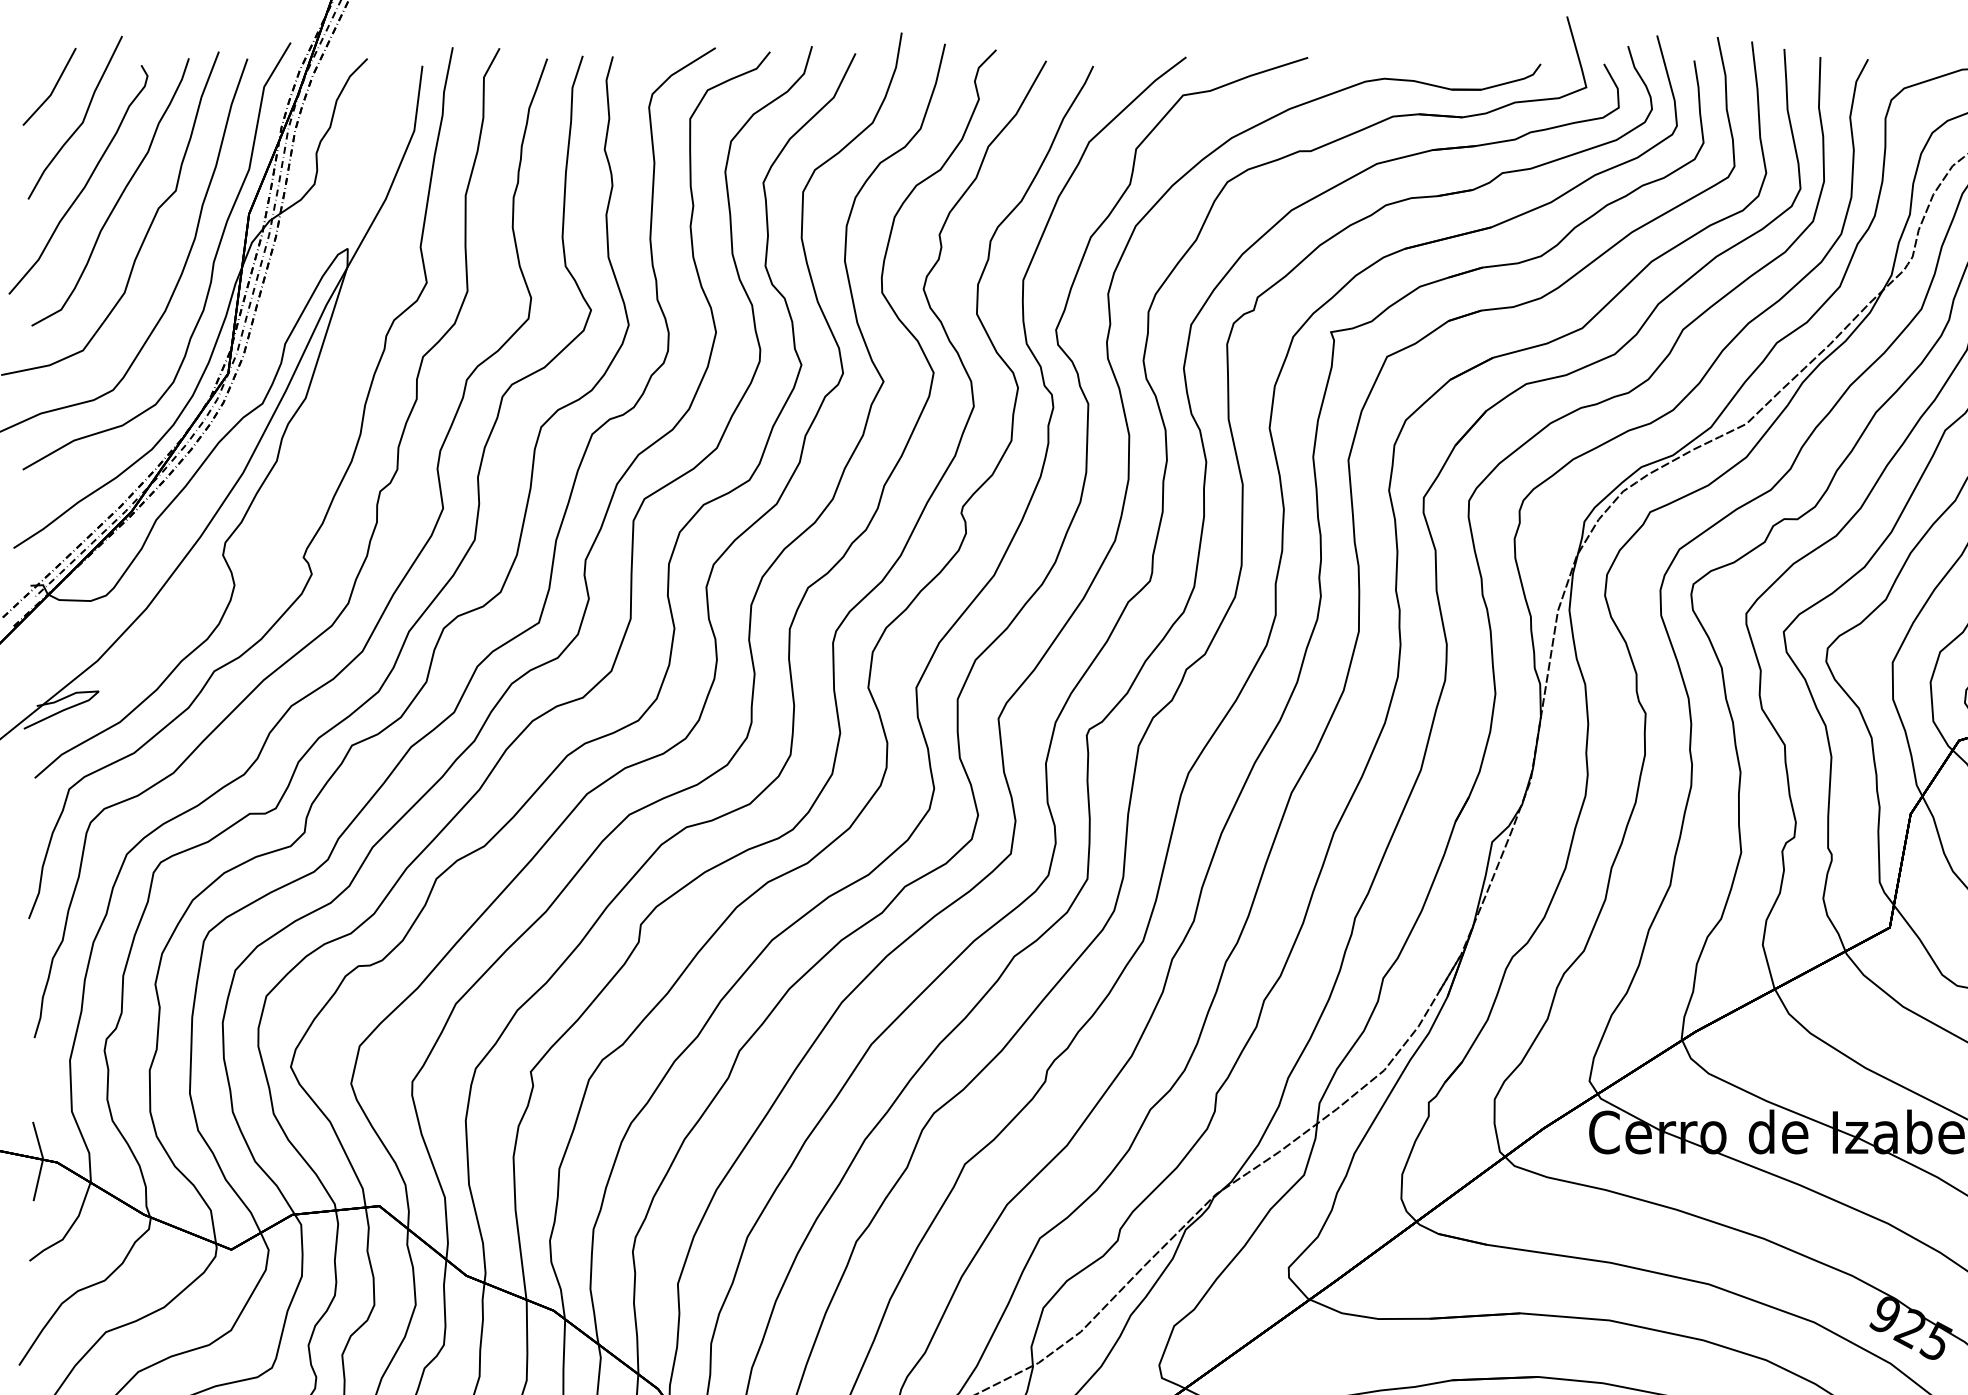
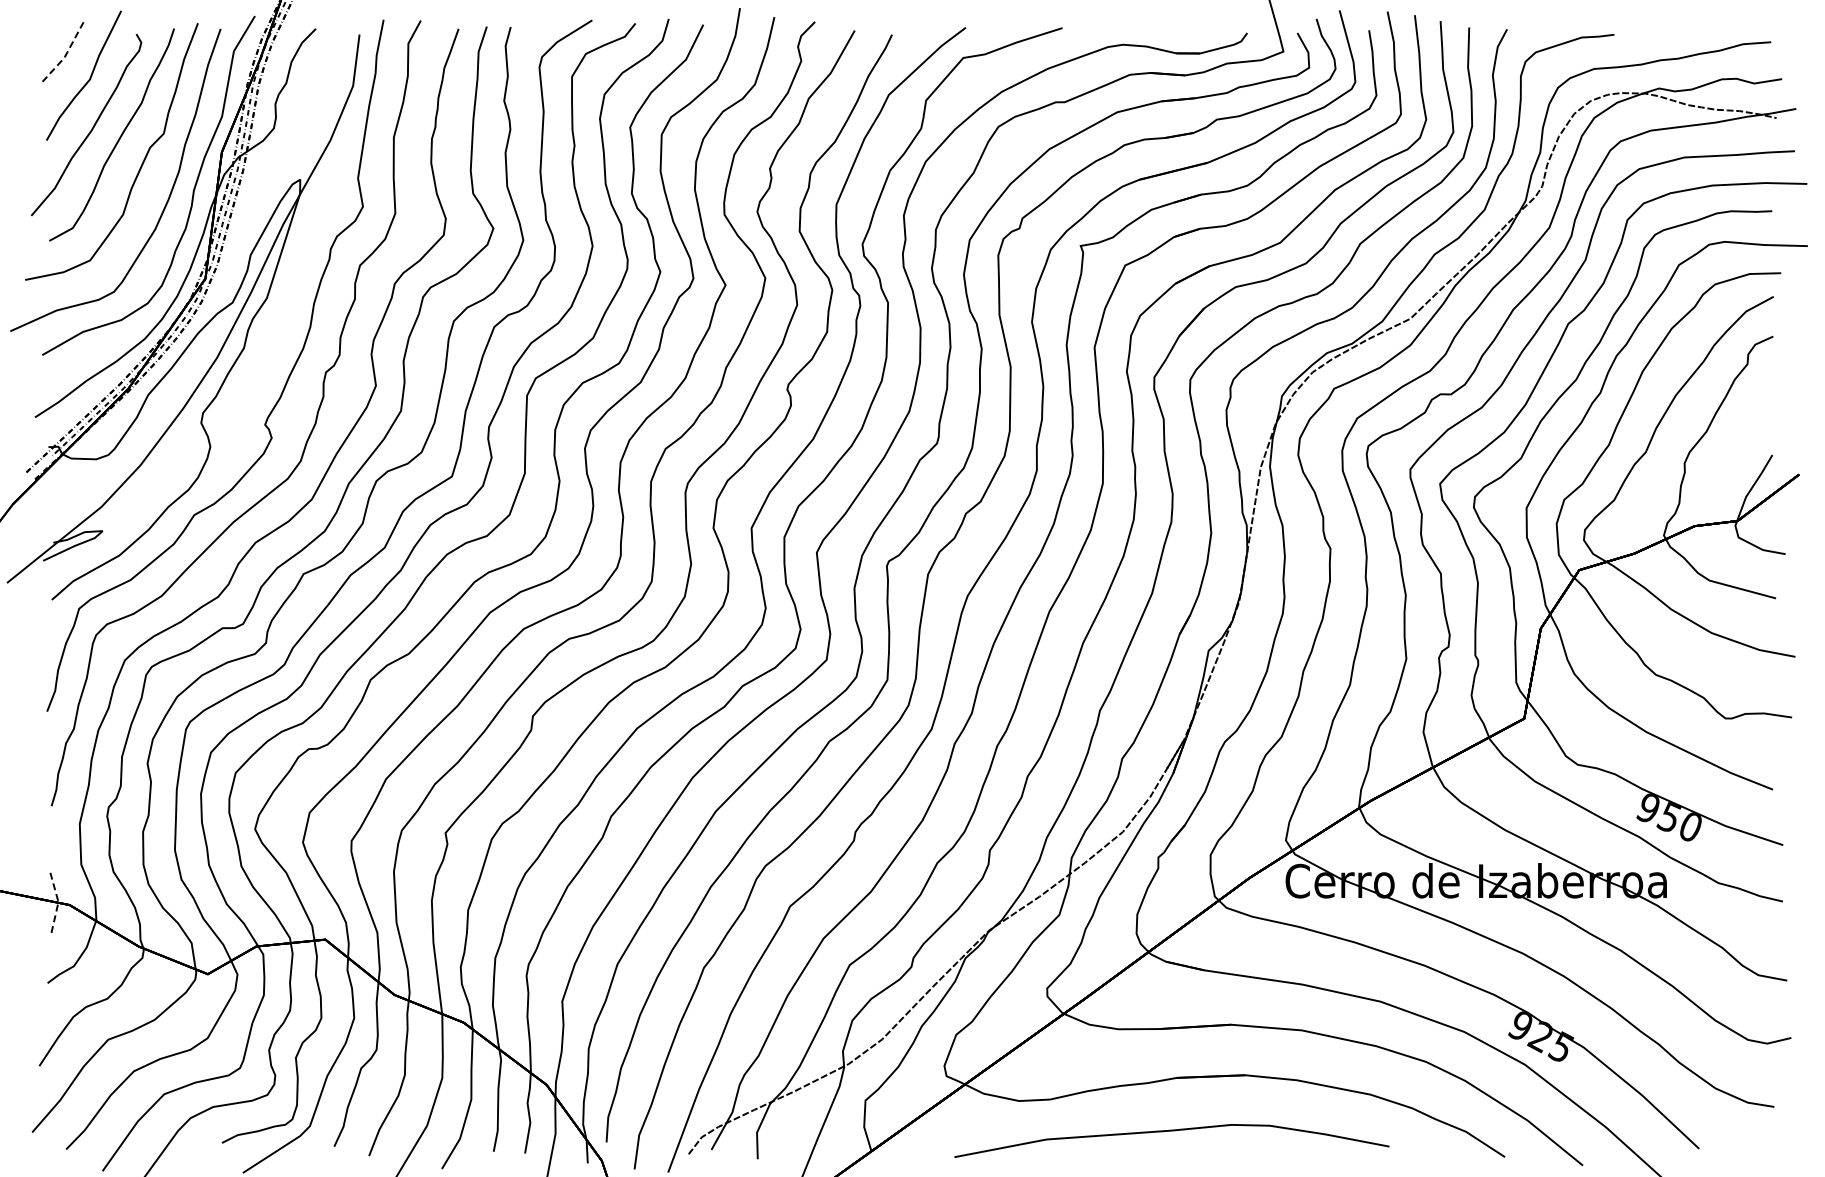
line: (53, 89) -> (66, 53), solid -> dashed
line: (43, 1161) -> (58, 904), solid -> dashed

